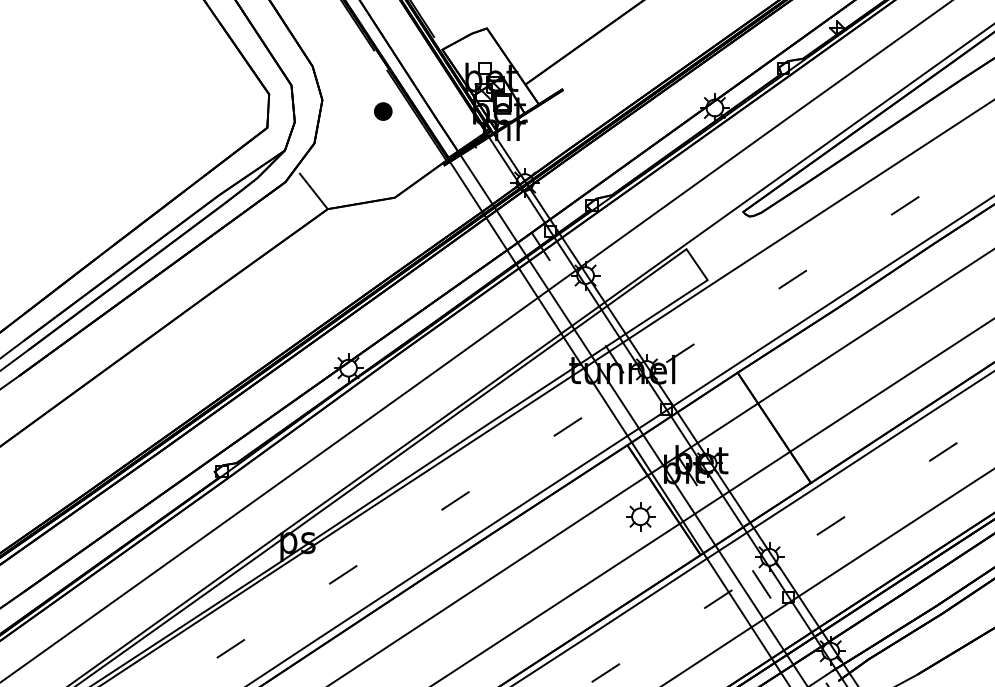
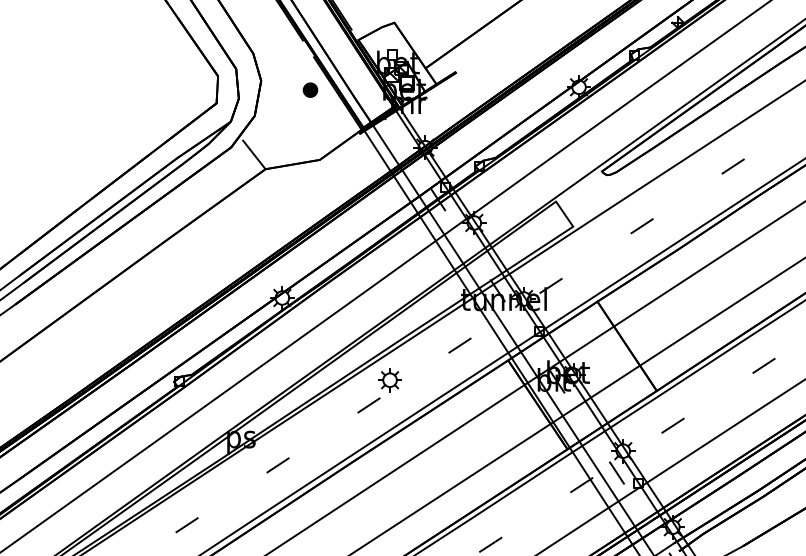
part: (640, 516) -> (390, 380), moved

